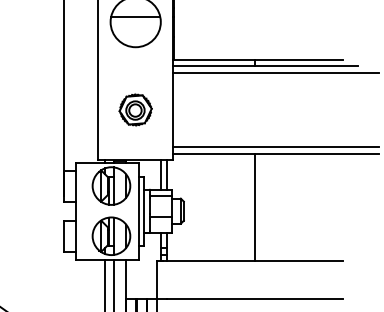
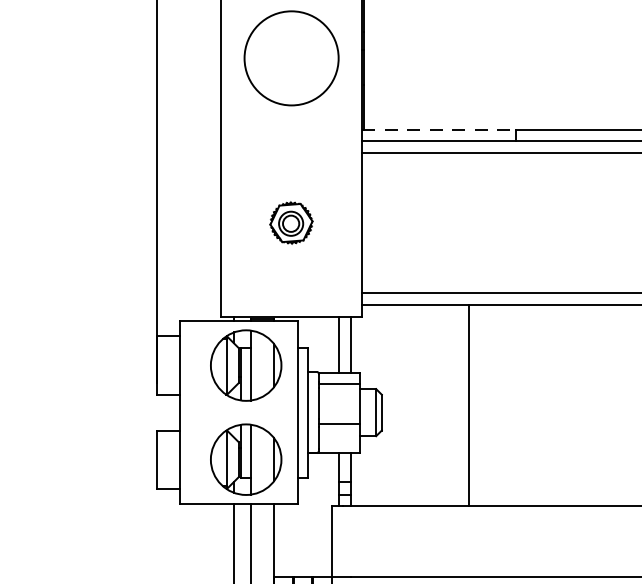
line: (135, 17) -> (291, 49), removed
line: (214, 60) -> (439, 130), solid -> dashed
part: (135, 109) -> (291, 222), size x0.7
line: (255, 207) -> (469, 405), moved

